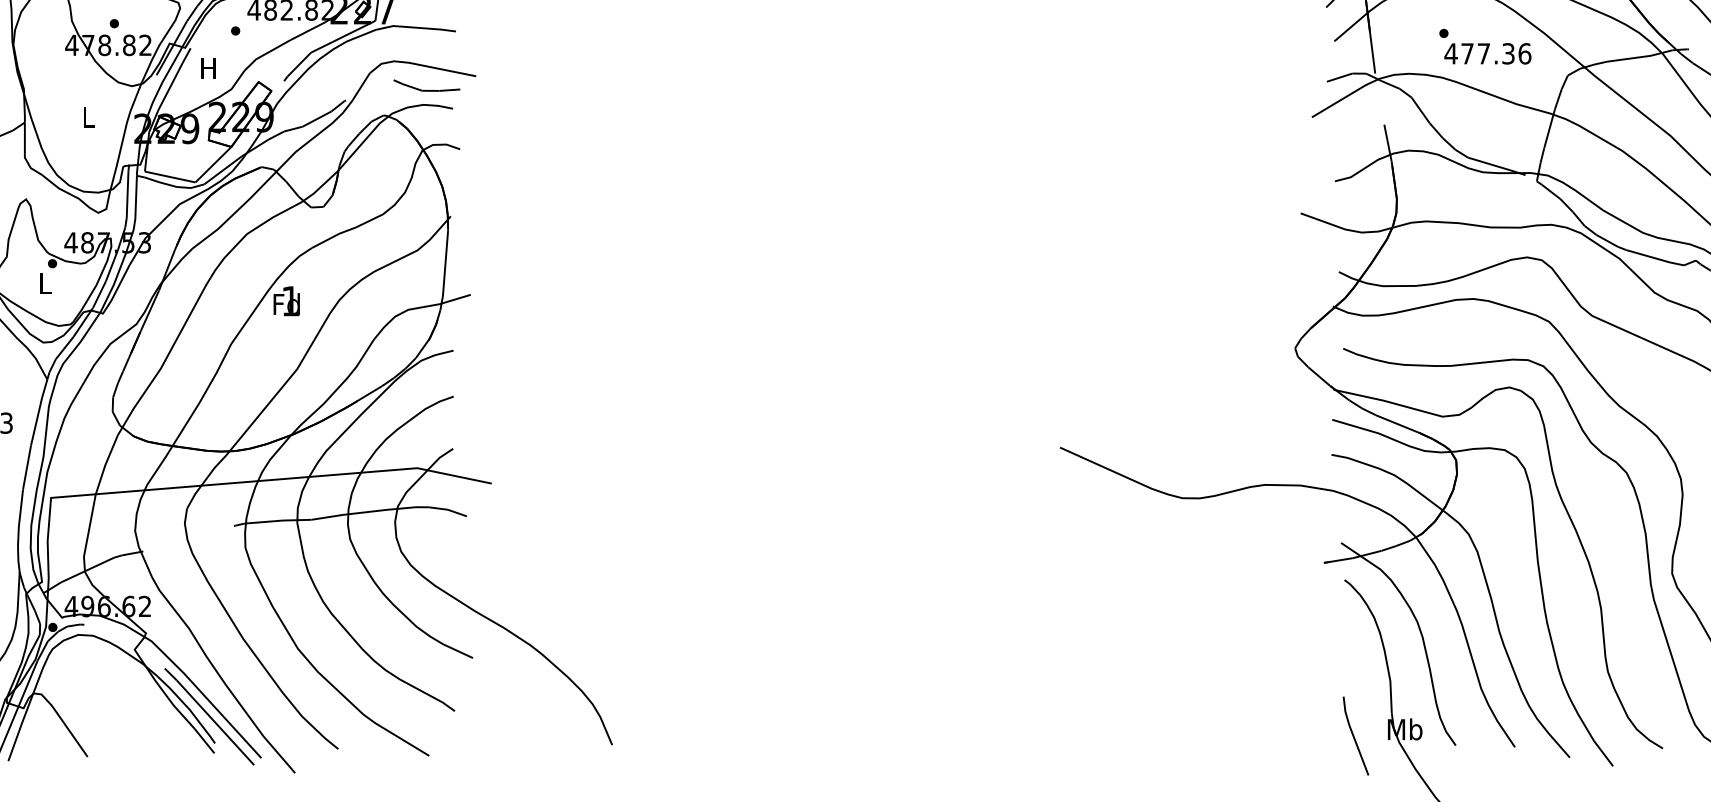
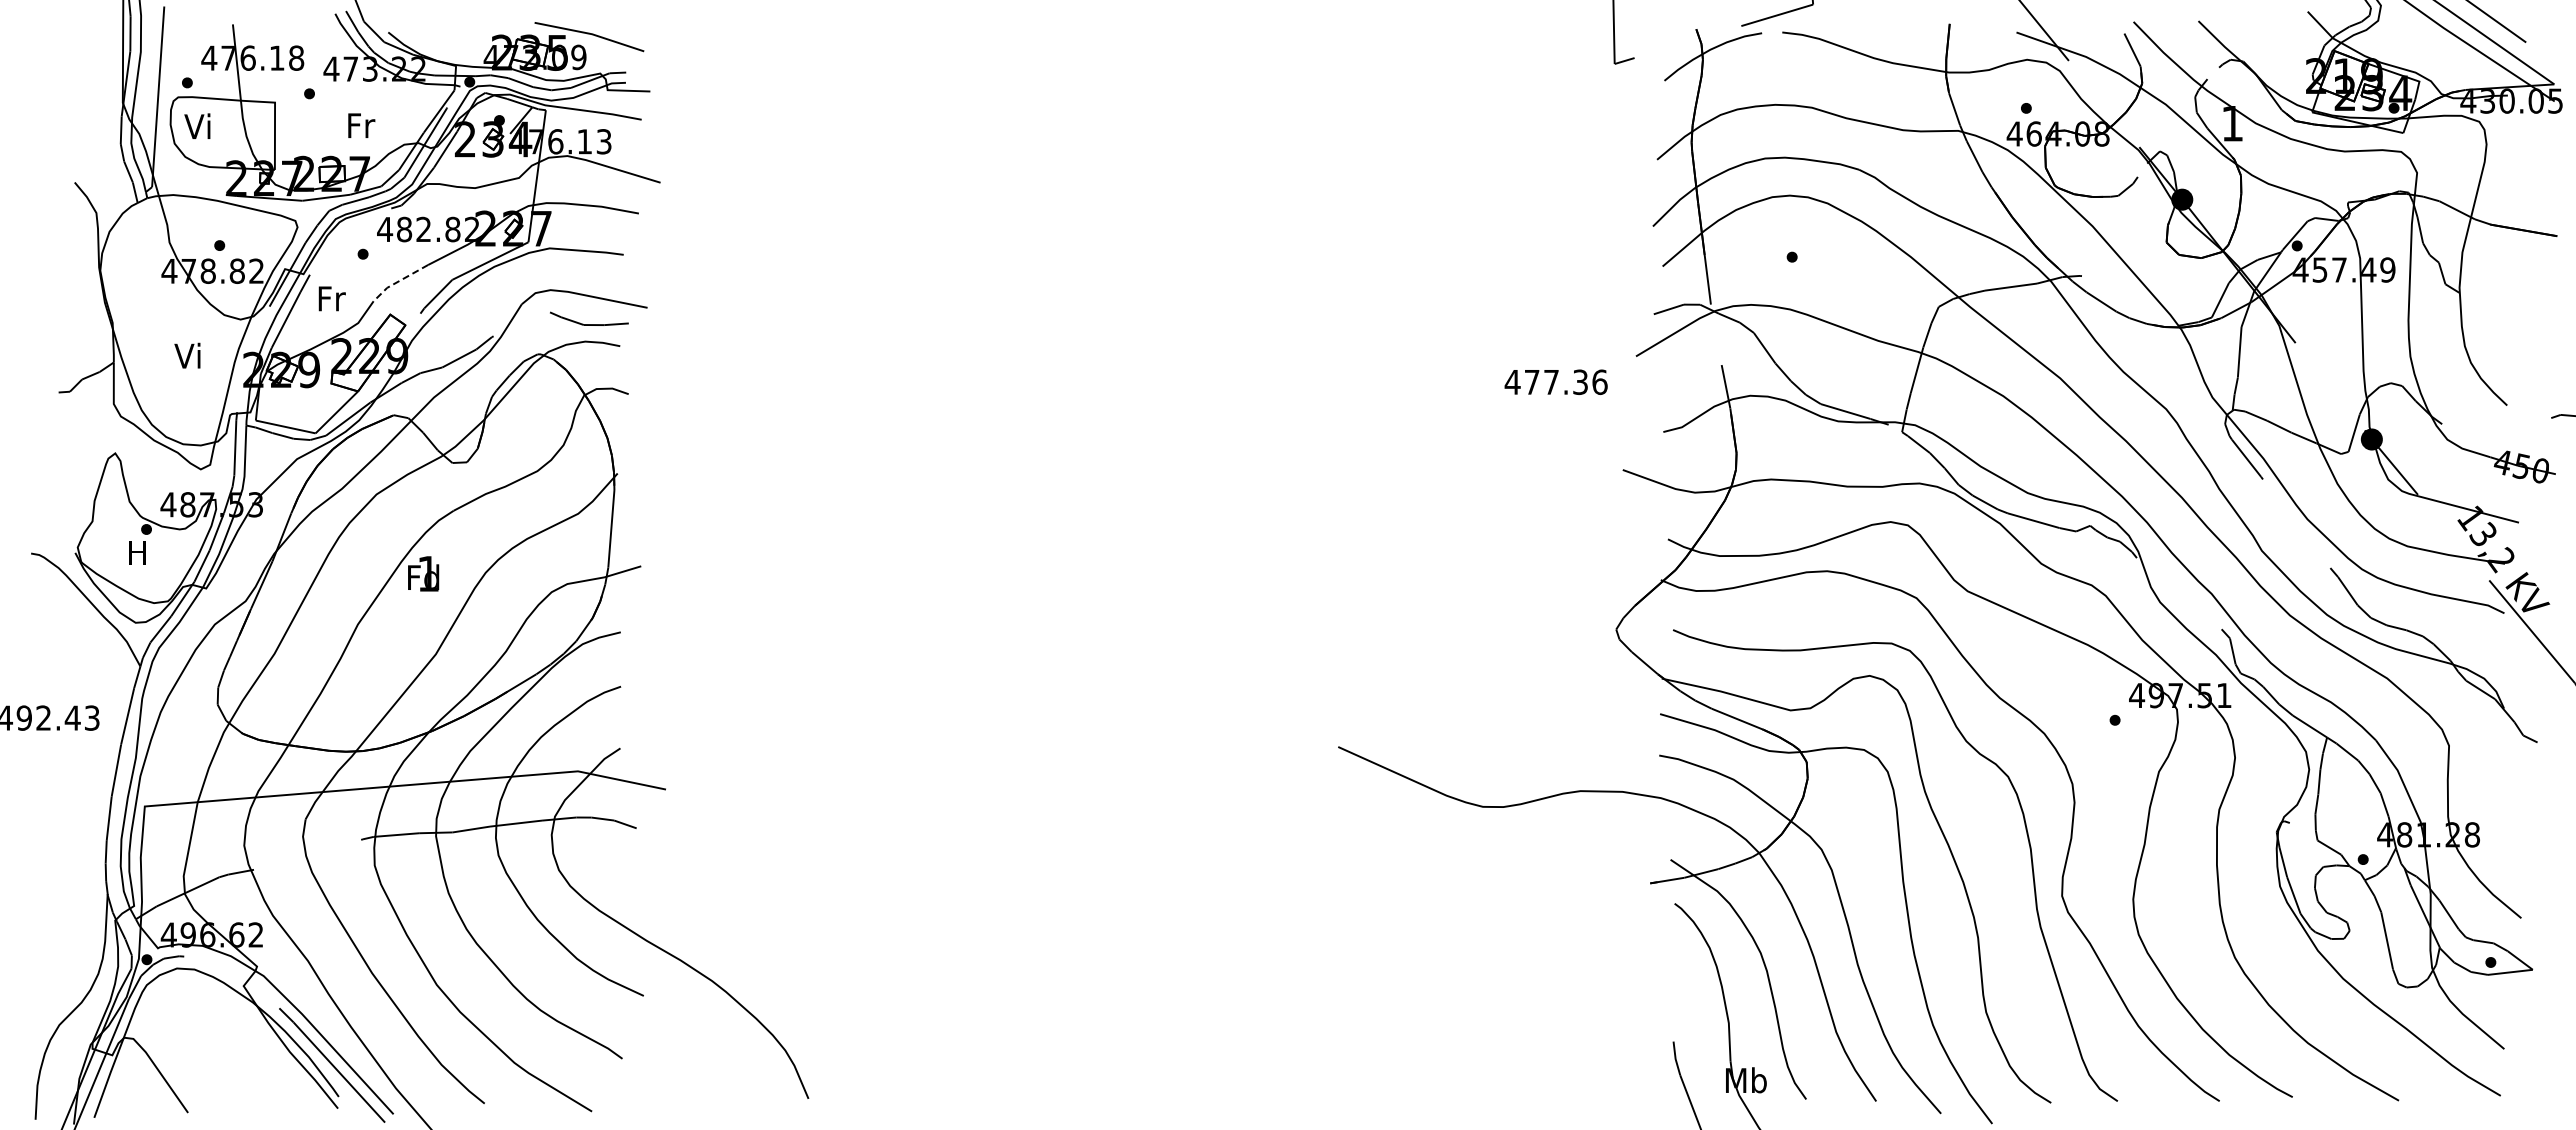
text: (1487, 53) -> (1555, 381), moved
line: (265, 54) -> (398, 281), solid -> dashed
text: (208, 68) -> (331, 298), H -> Fr
text: (87, 116) -> (187, 355), L -> Vi
text: (44, 283) -> (137, 552), L -> H

